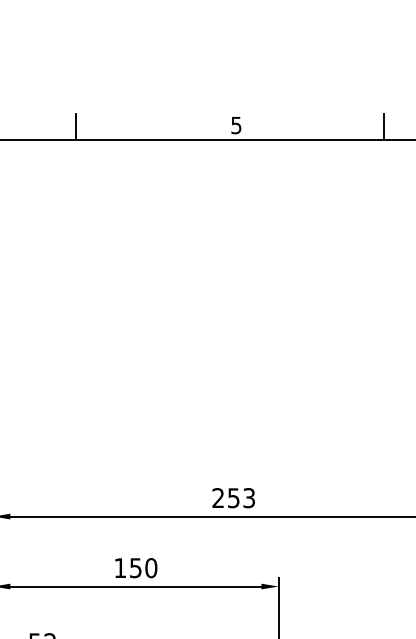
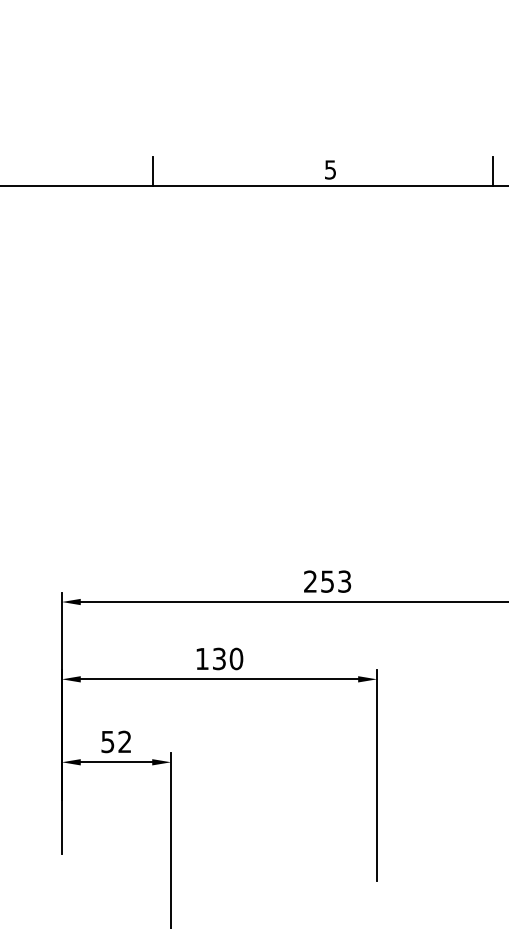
text: (135, 567) -> (219, 658), 150 -> 130

